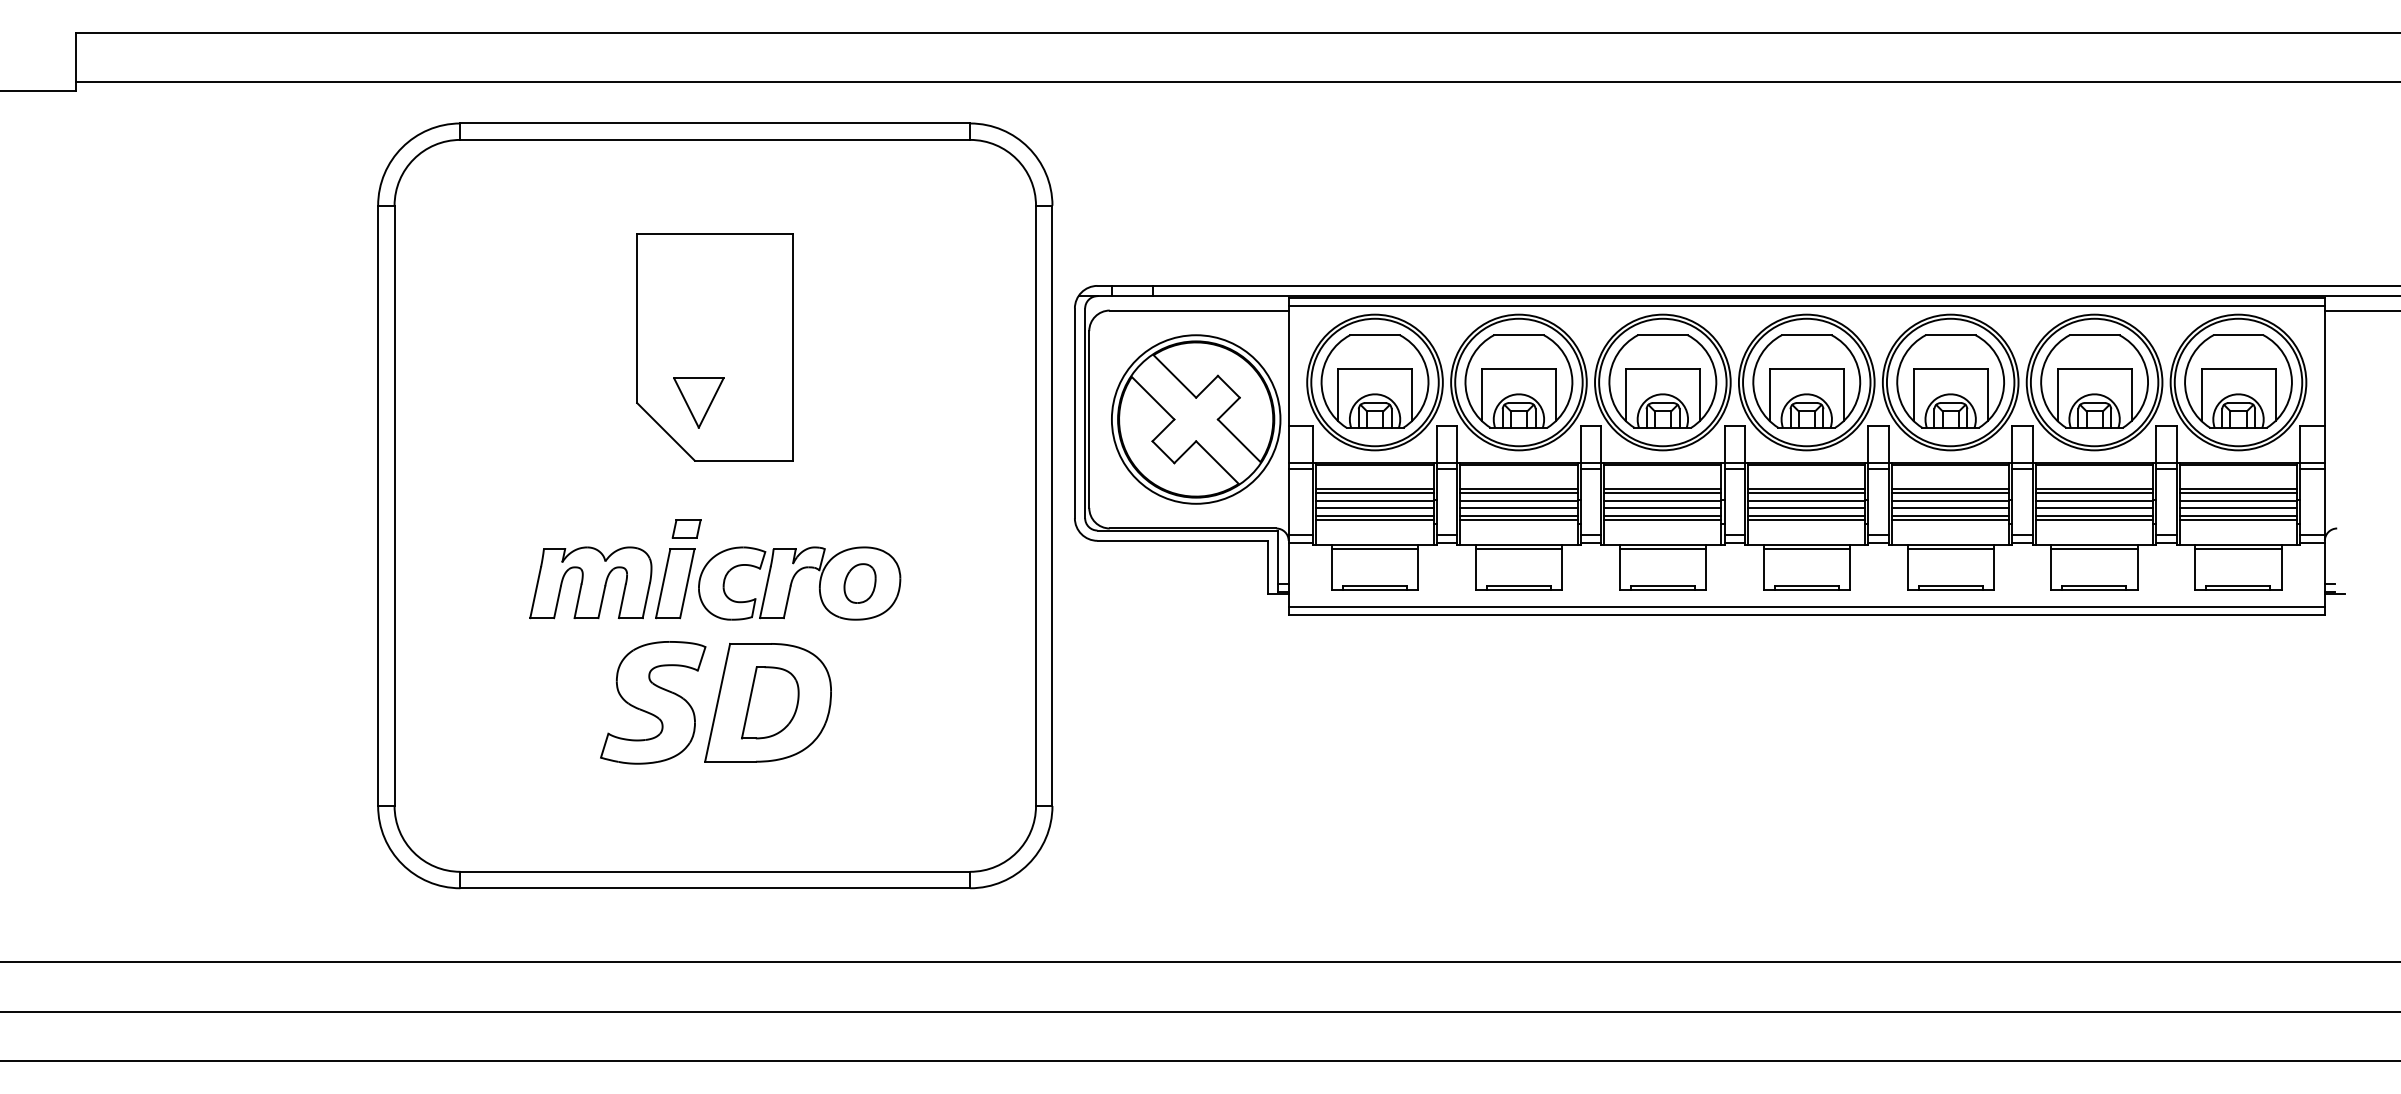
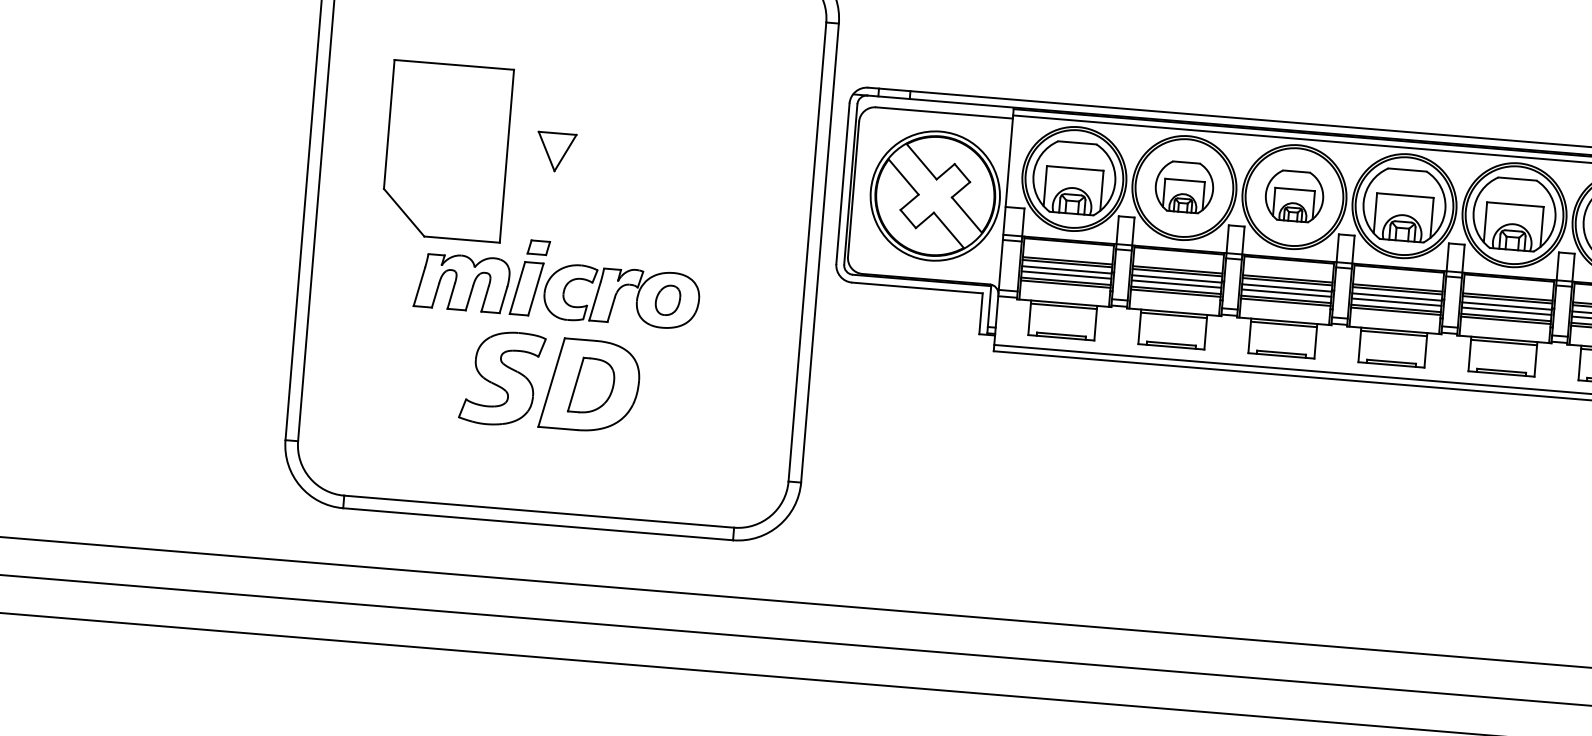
part: (714, 347) -> (446, 151), moved
part: (1518, 381) -> (1184, 187), size x0.7
part: (1662, 381) -> (1294, 196), size x0.7

